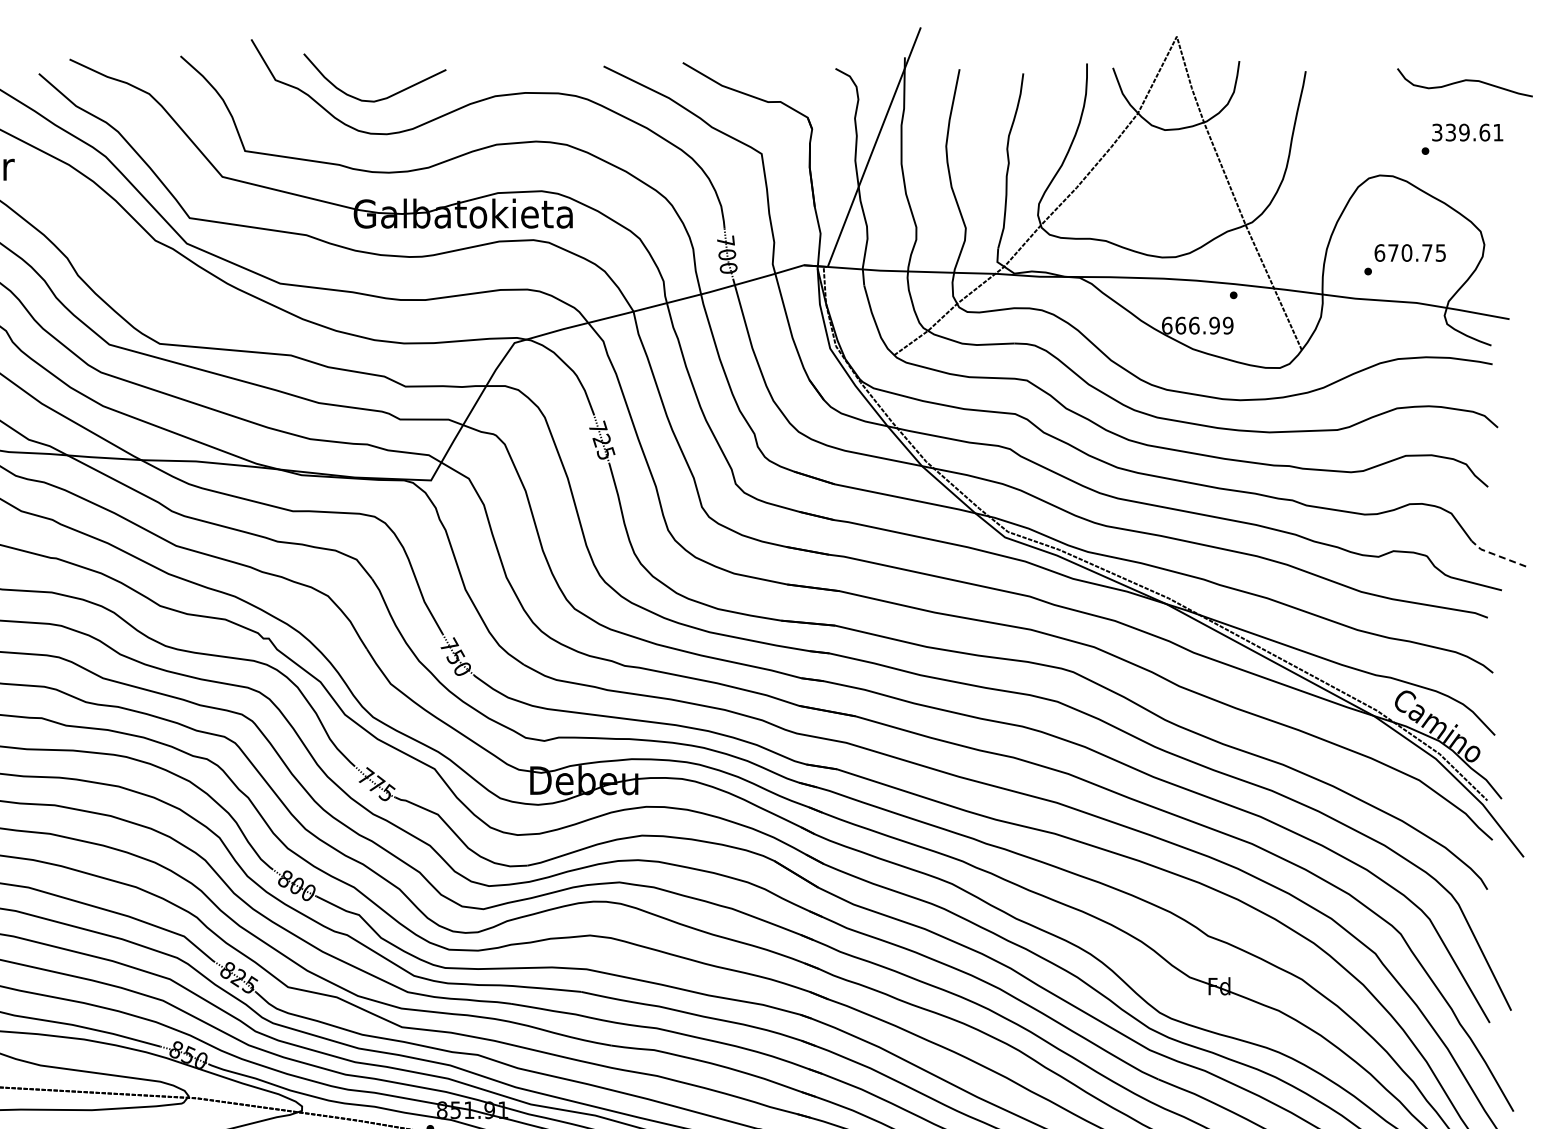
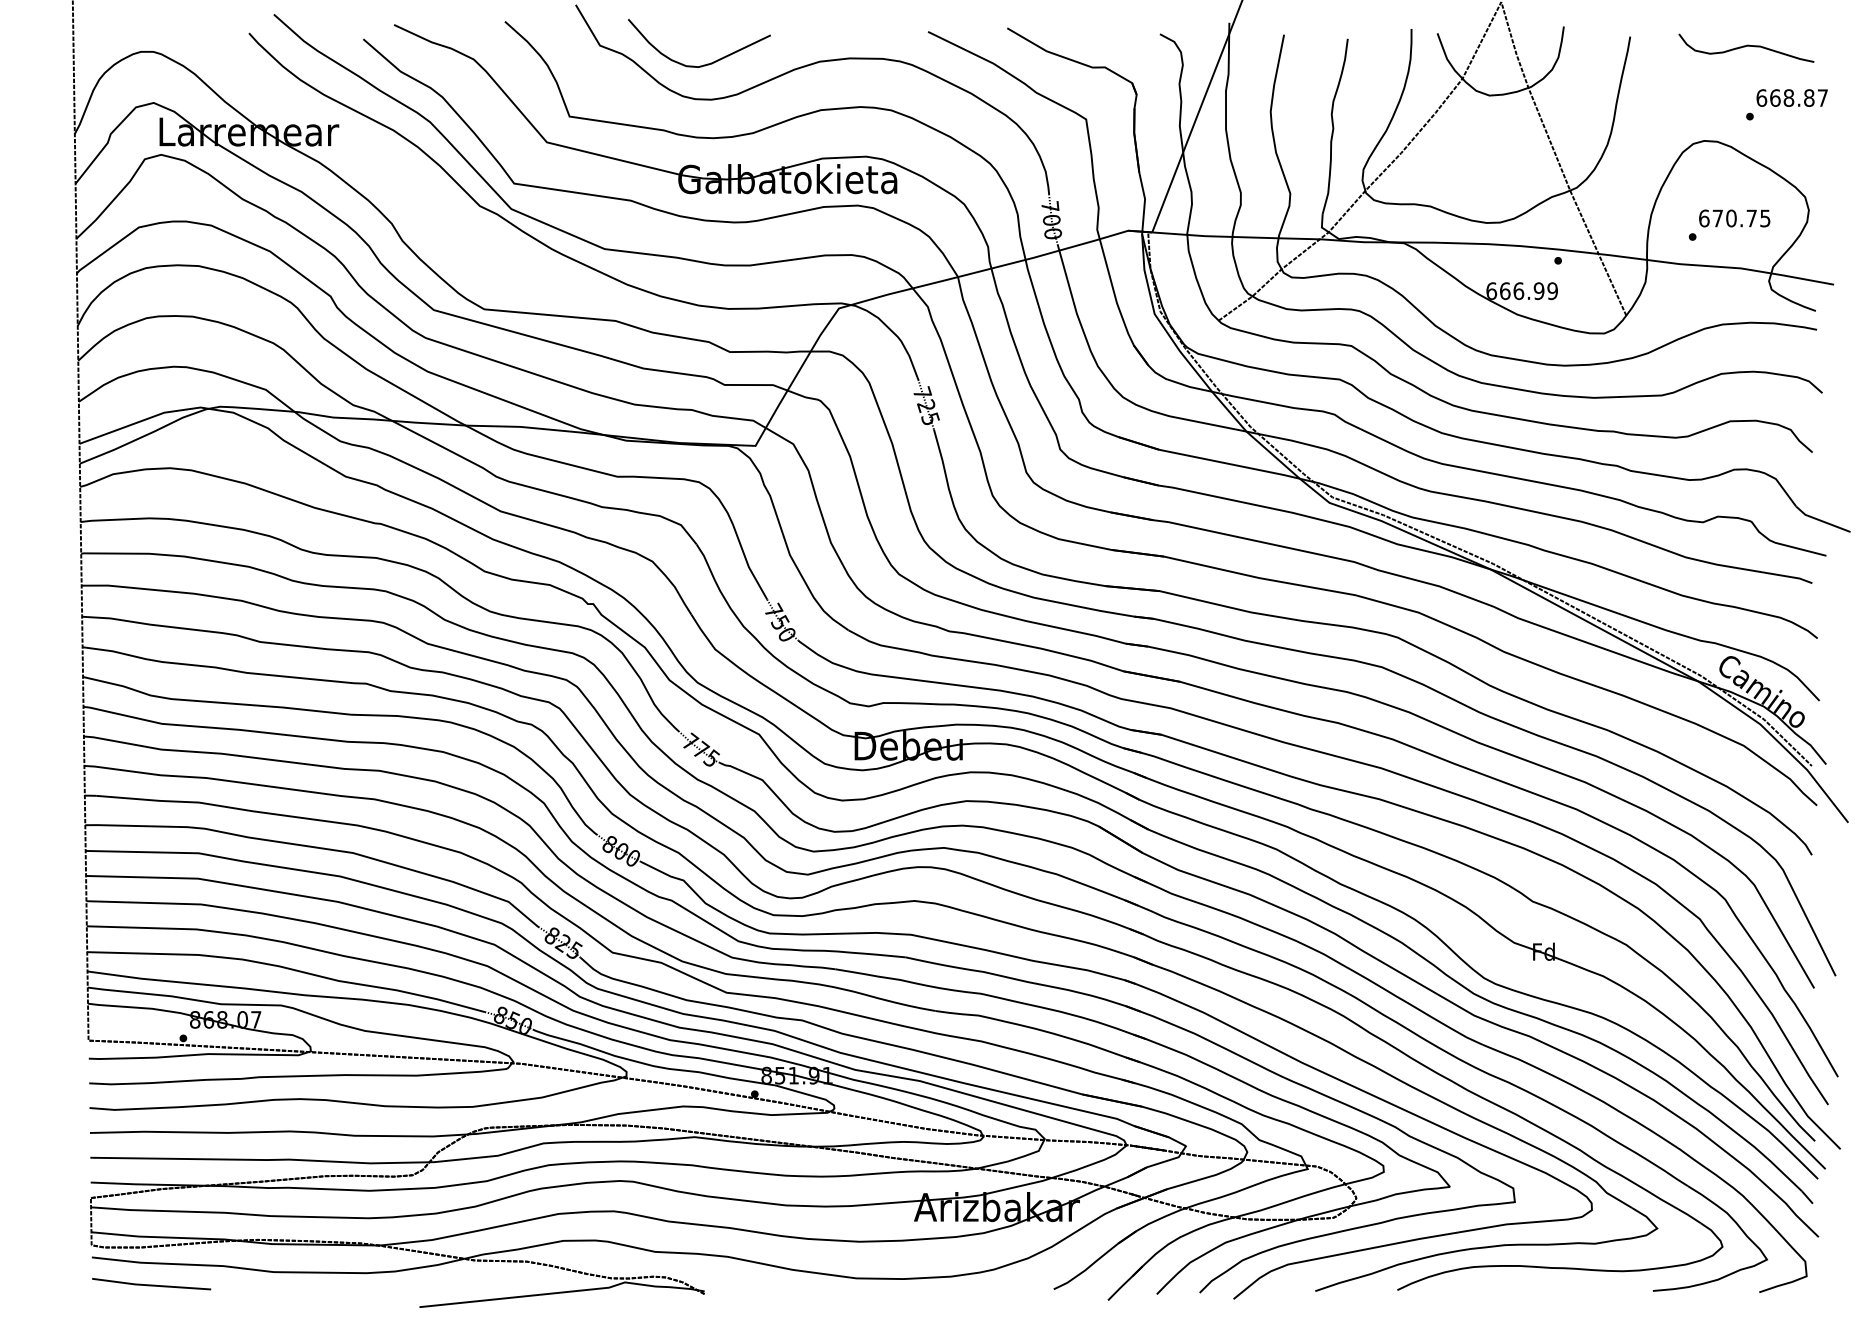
curve: (1465, 81) -> (1746, 46), moved
text: (1467, 132) -> (1791, 97), 339.61 -> 668.87
line: (1497, 555) -> (1821, 520), dashed -> solid

